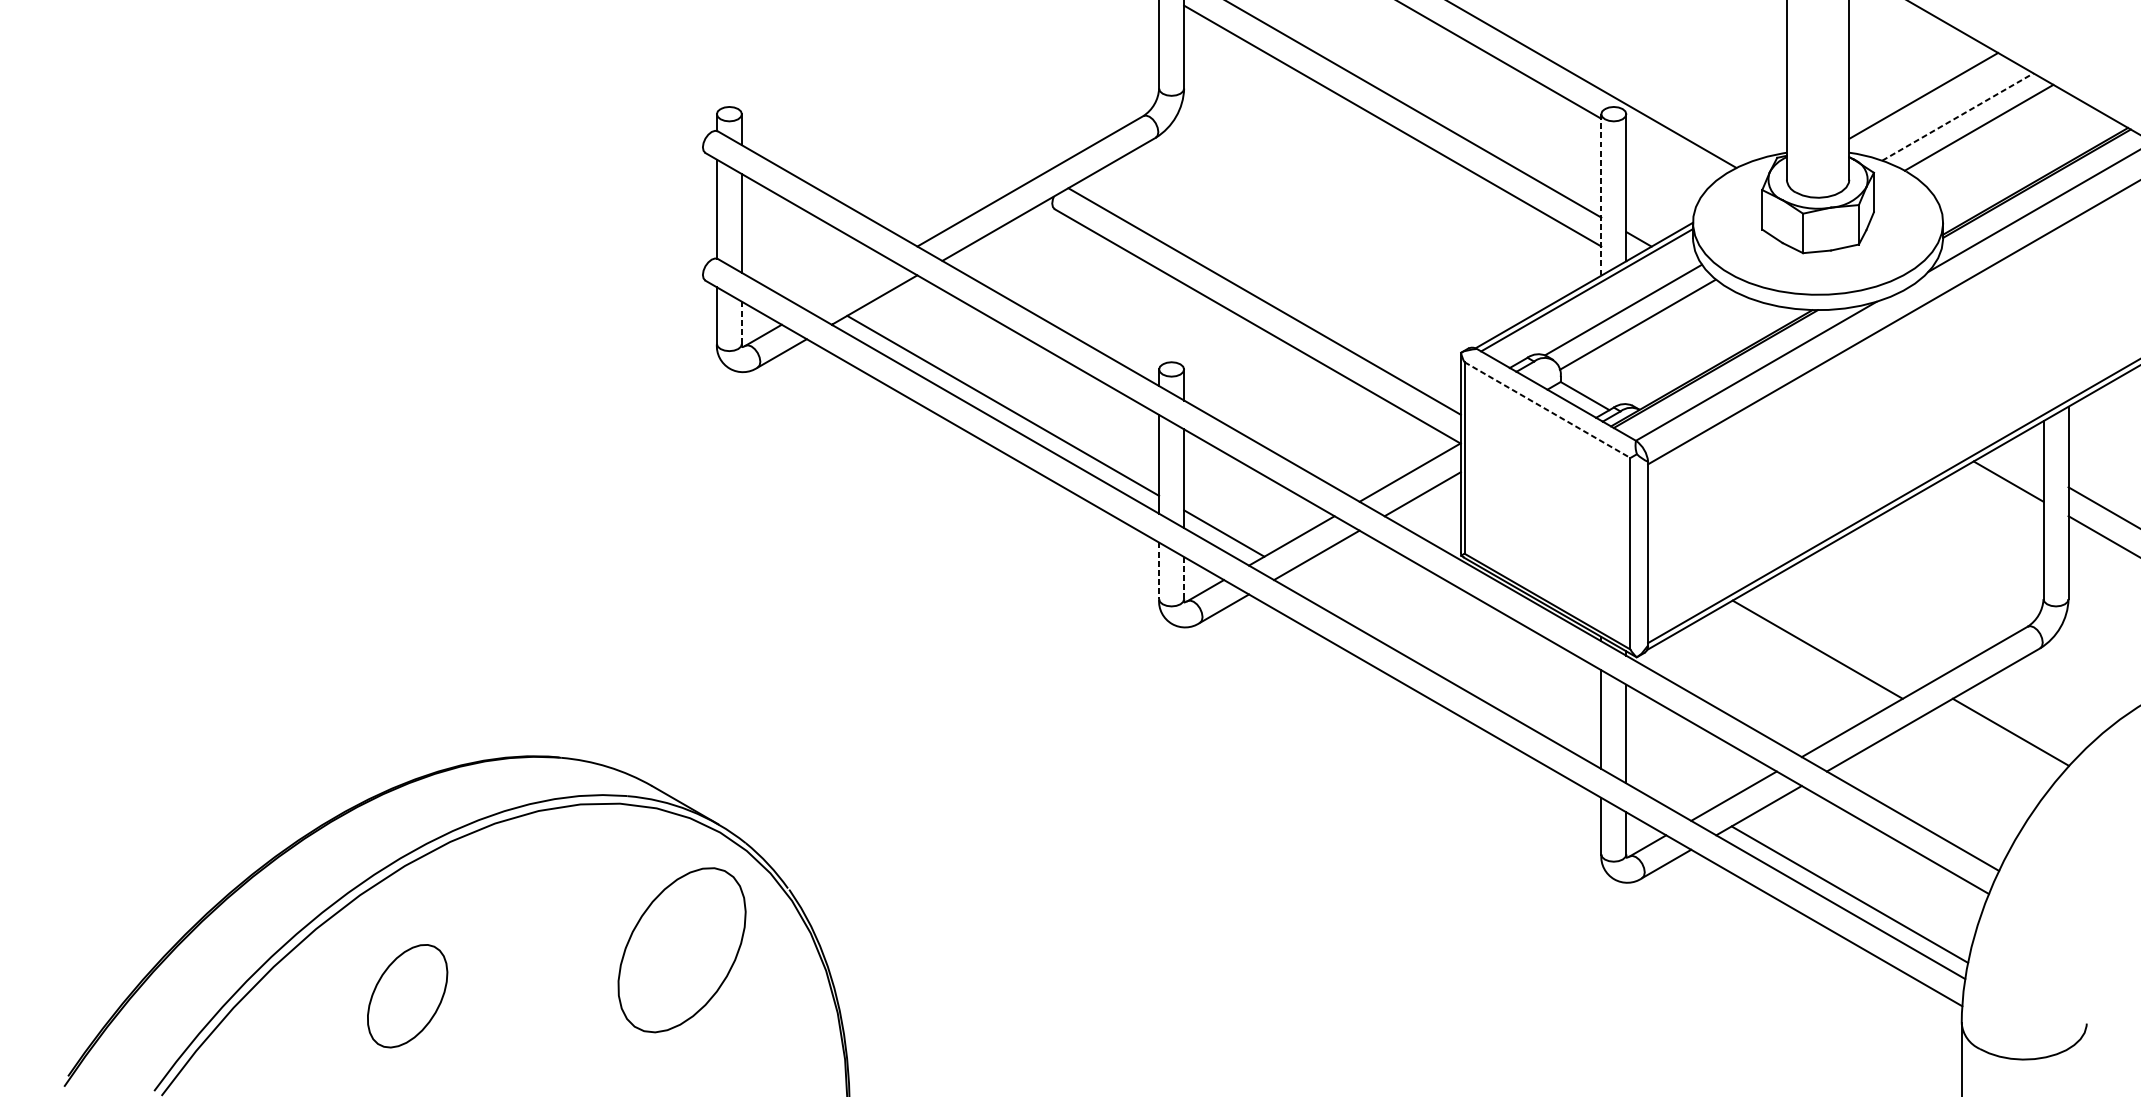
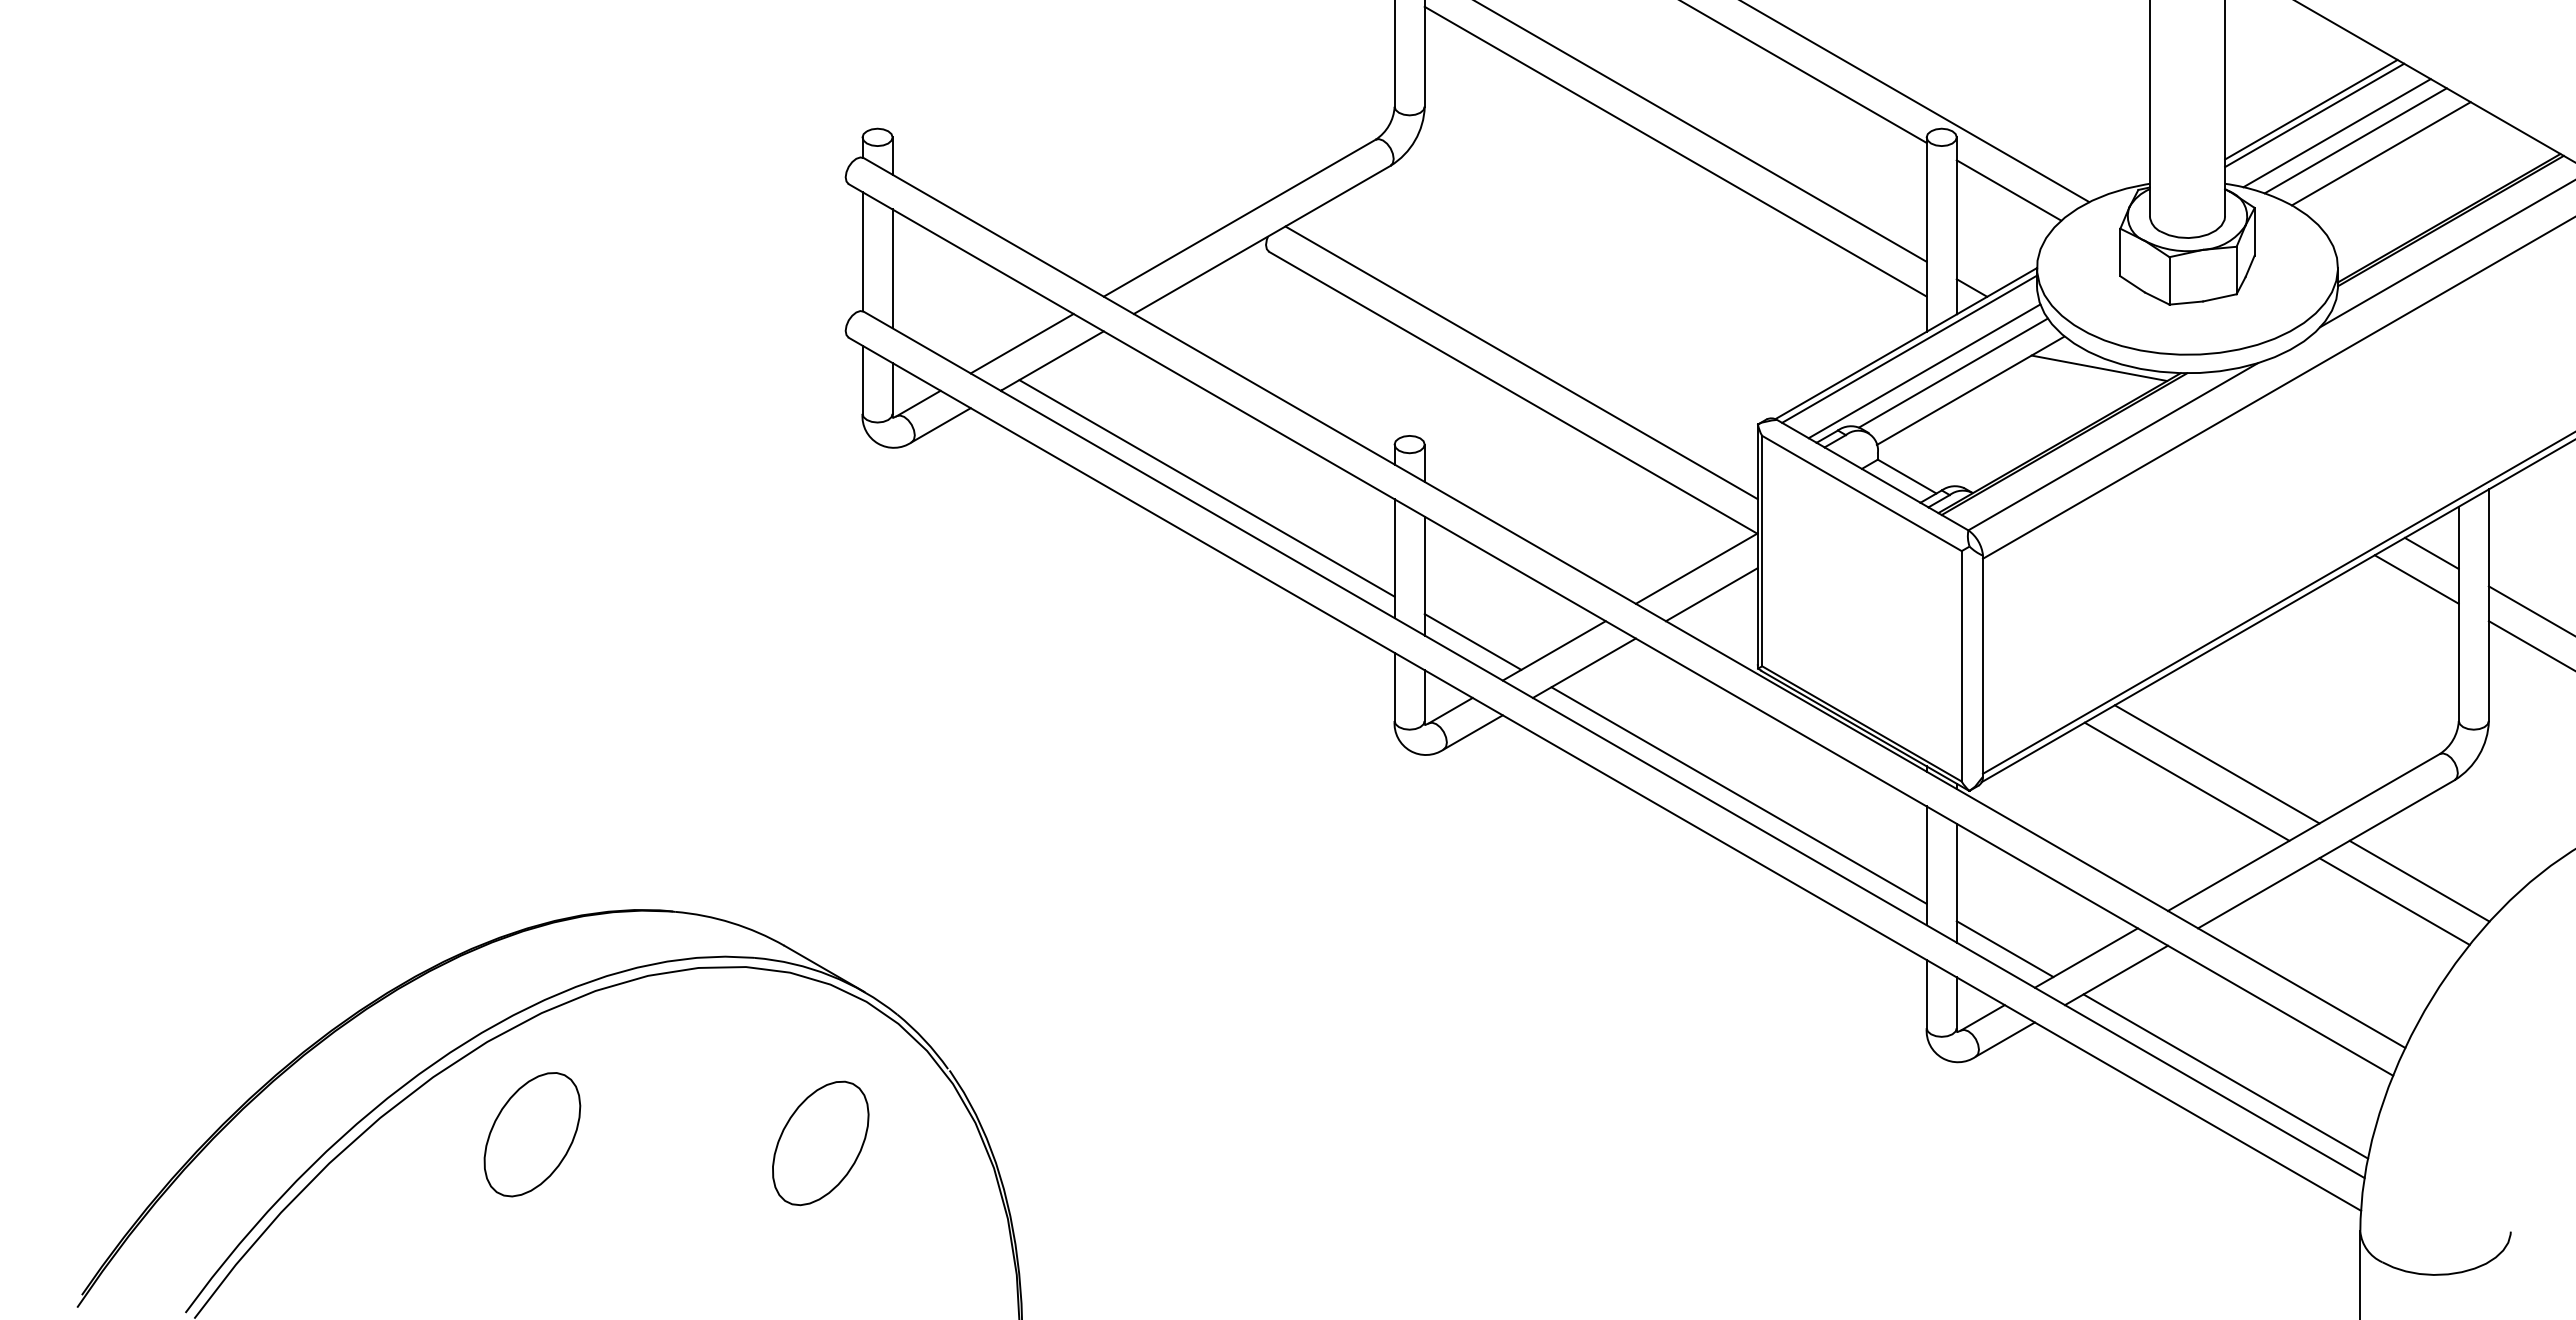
line: (1921, 90) -> (2311, 109), added
line: (1941, 110) -> (2336, 133), added
line: (1958, 116) -> (2356, 140), dashed -> solid
line: (1669, 158) -> (2008, 190), added
line: (1601, 195) -> (1926, 235), dashed -> solid
line: (849, 285) -> (1021, 343), added
line: (1744, 306) -> (2099, 368), added
line: (1599, 308) -> (1924, 371), added
line: (741, 322) -> (892, 388), dashed -> solid
line: (1547, 410) -> (1862, 493), dashed -> solid
line: (2020, 459) -> (2431, 553), added
line: (1159, 571) -> (1394, 687), dashed -> solid
line: (1183, 578) -> (1424, 695), dashed -> solid
line: (1842, 635) -> (2216, 764), added
line: (1444, 661) -> (1738, 795), added
line: (1990, 749) -> (2394, 901), added
line: (1665, 789) -> (2004, 949), added
part: (681, 950) -> (820, 1143), size x0.62
part: (407, 996) -> (532, 1134), moved

